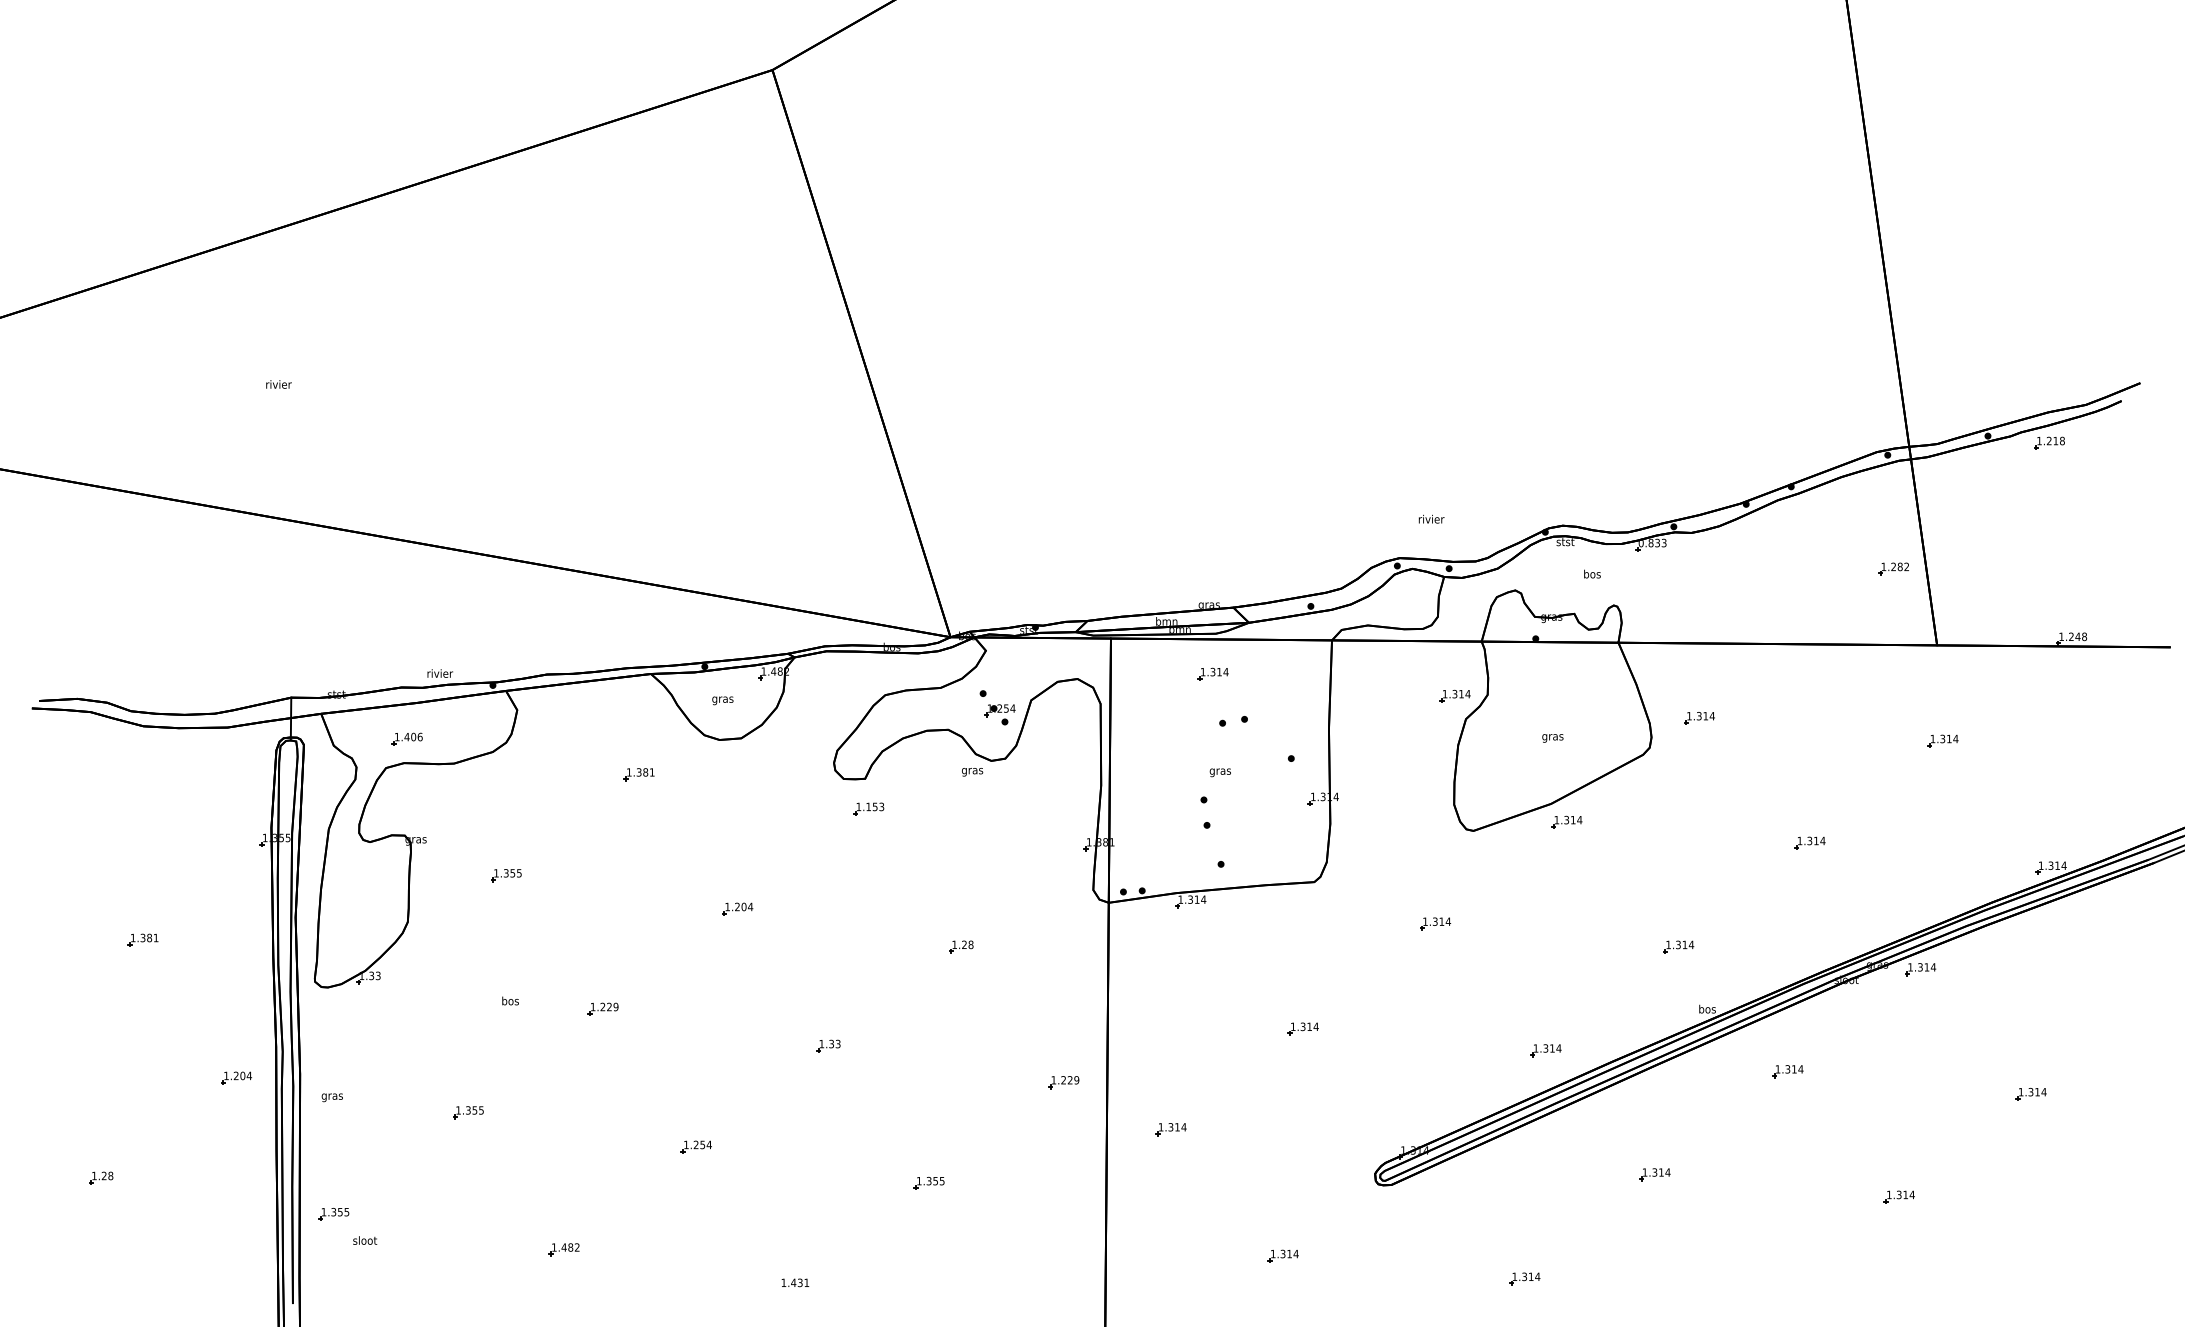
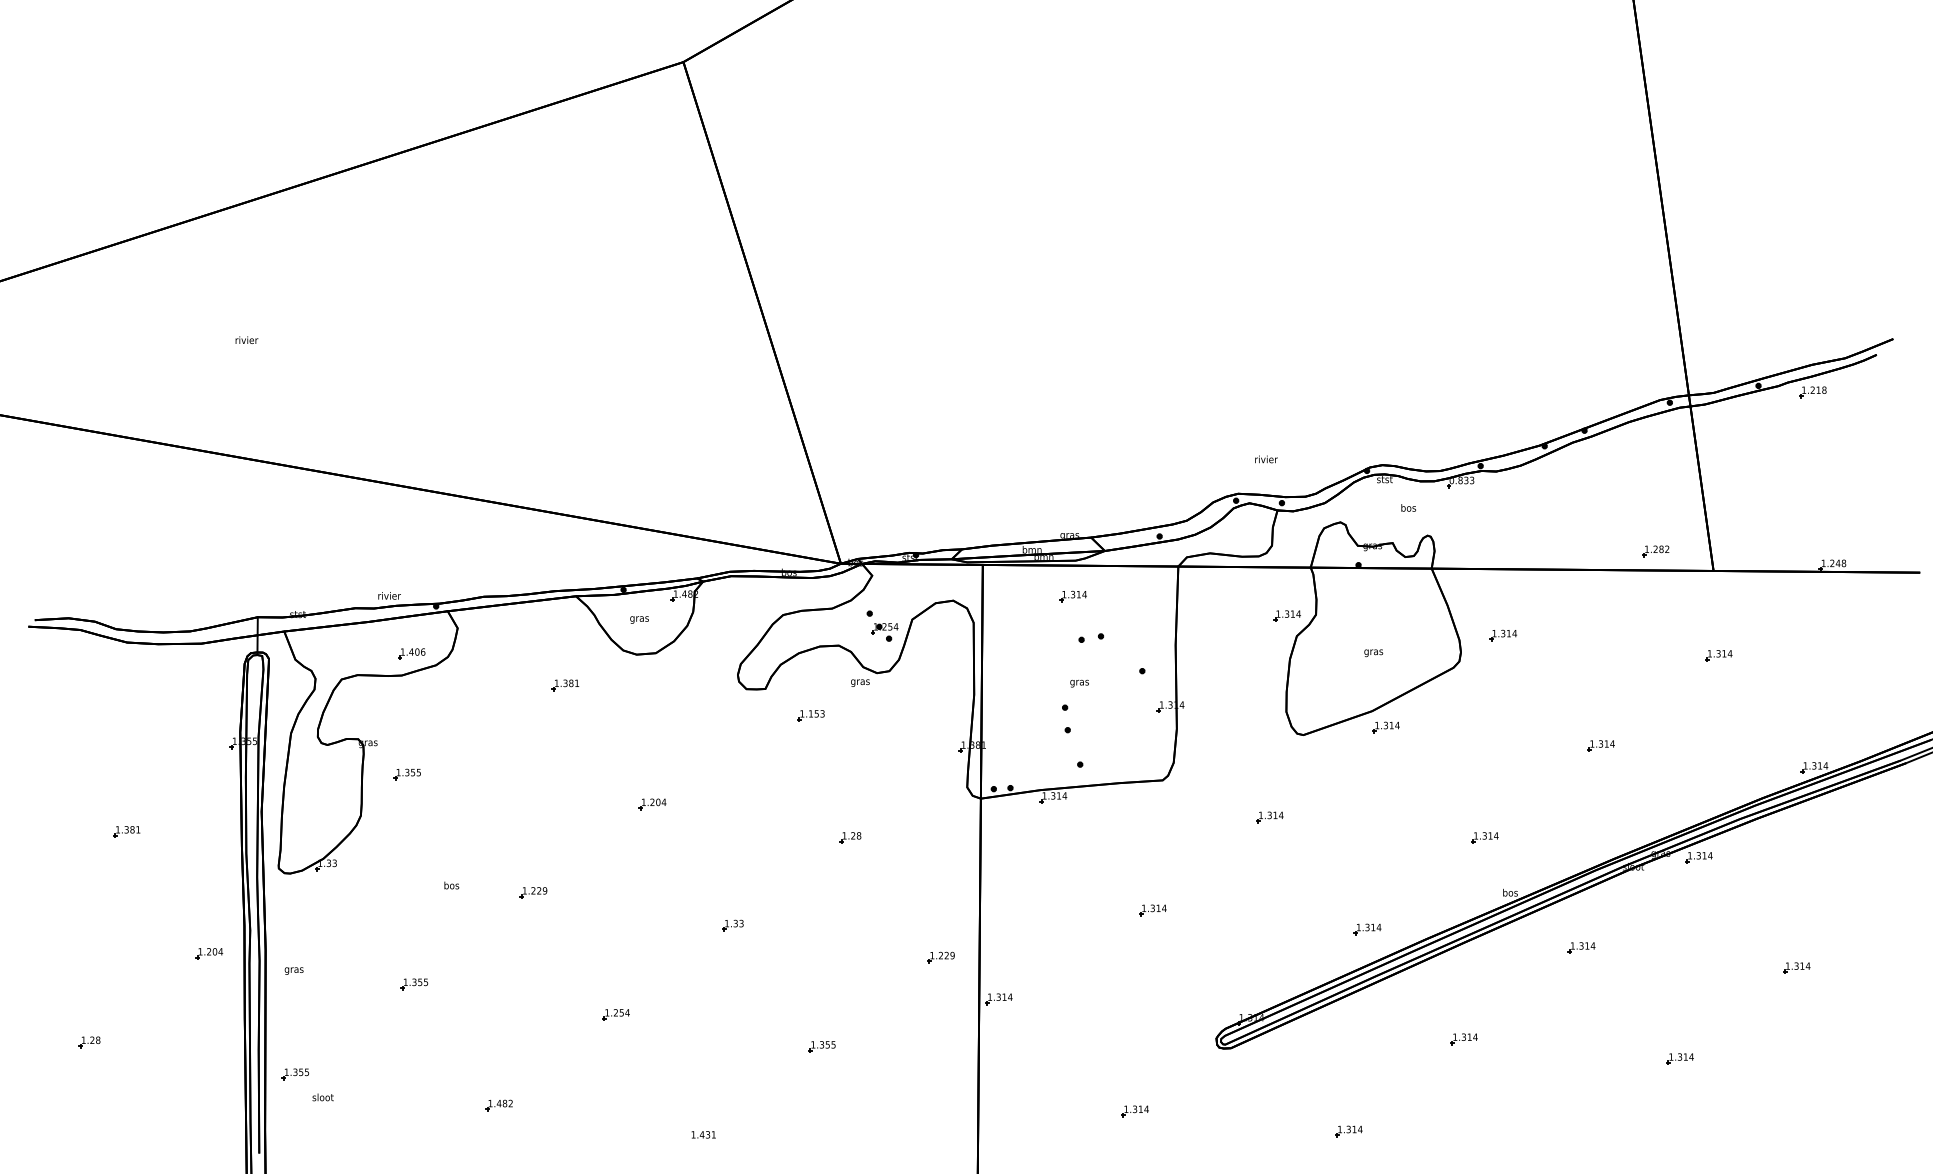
part: (1893, 568) -> (1655, 550), moved
part: (406, 738) -> (411, 653), moved
part: (868, 808) -> (810, 715), moved
part: (506, 875) -> (407, 774), moved
part: (1170, 1129) -> (998, 999), moved

